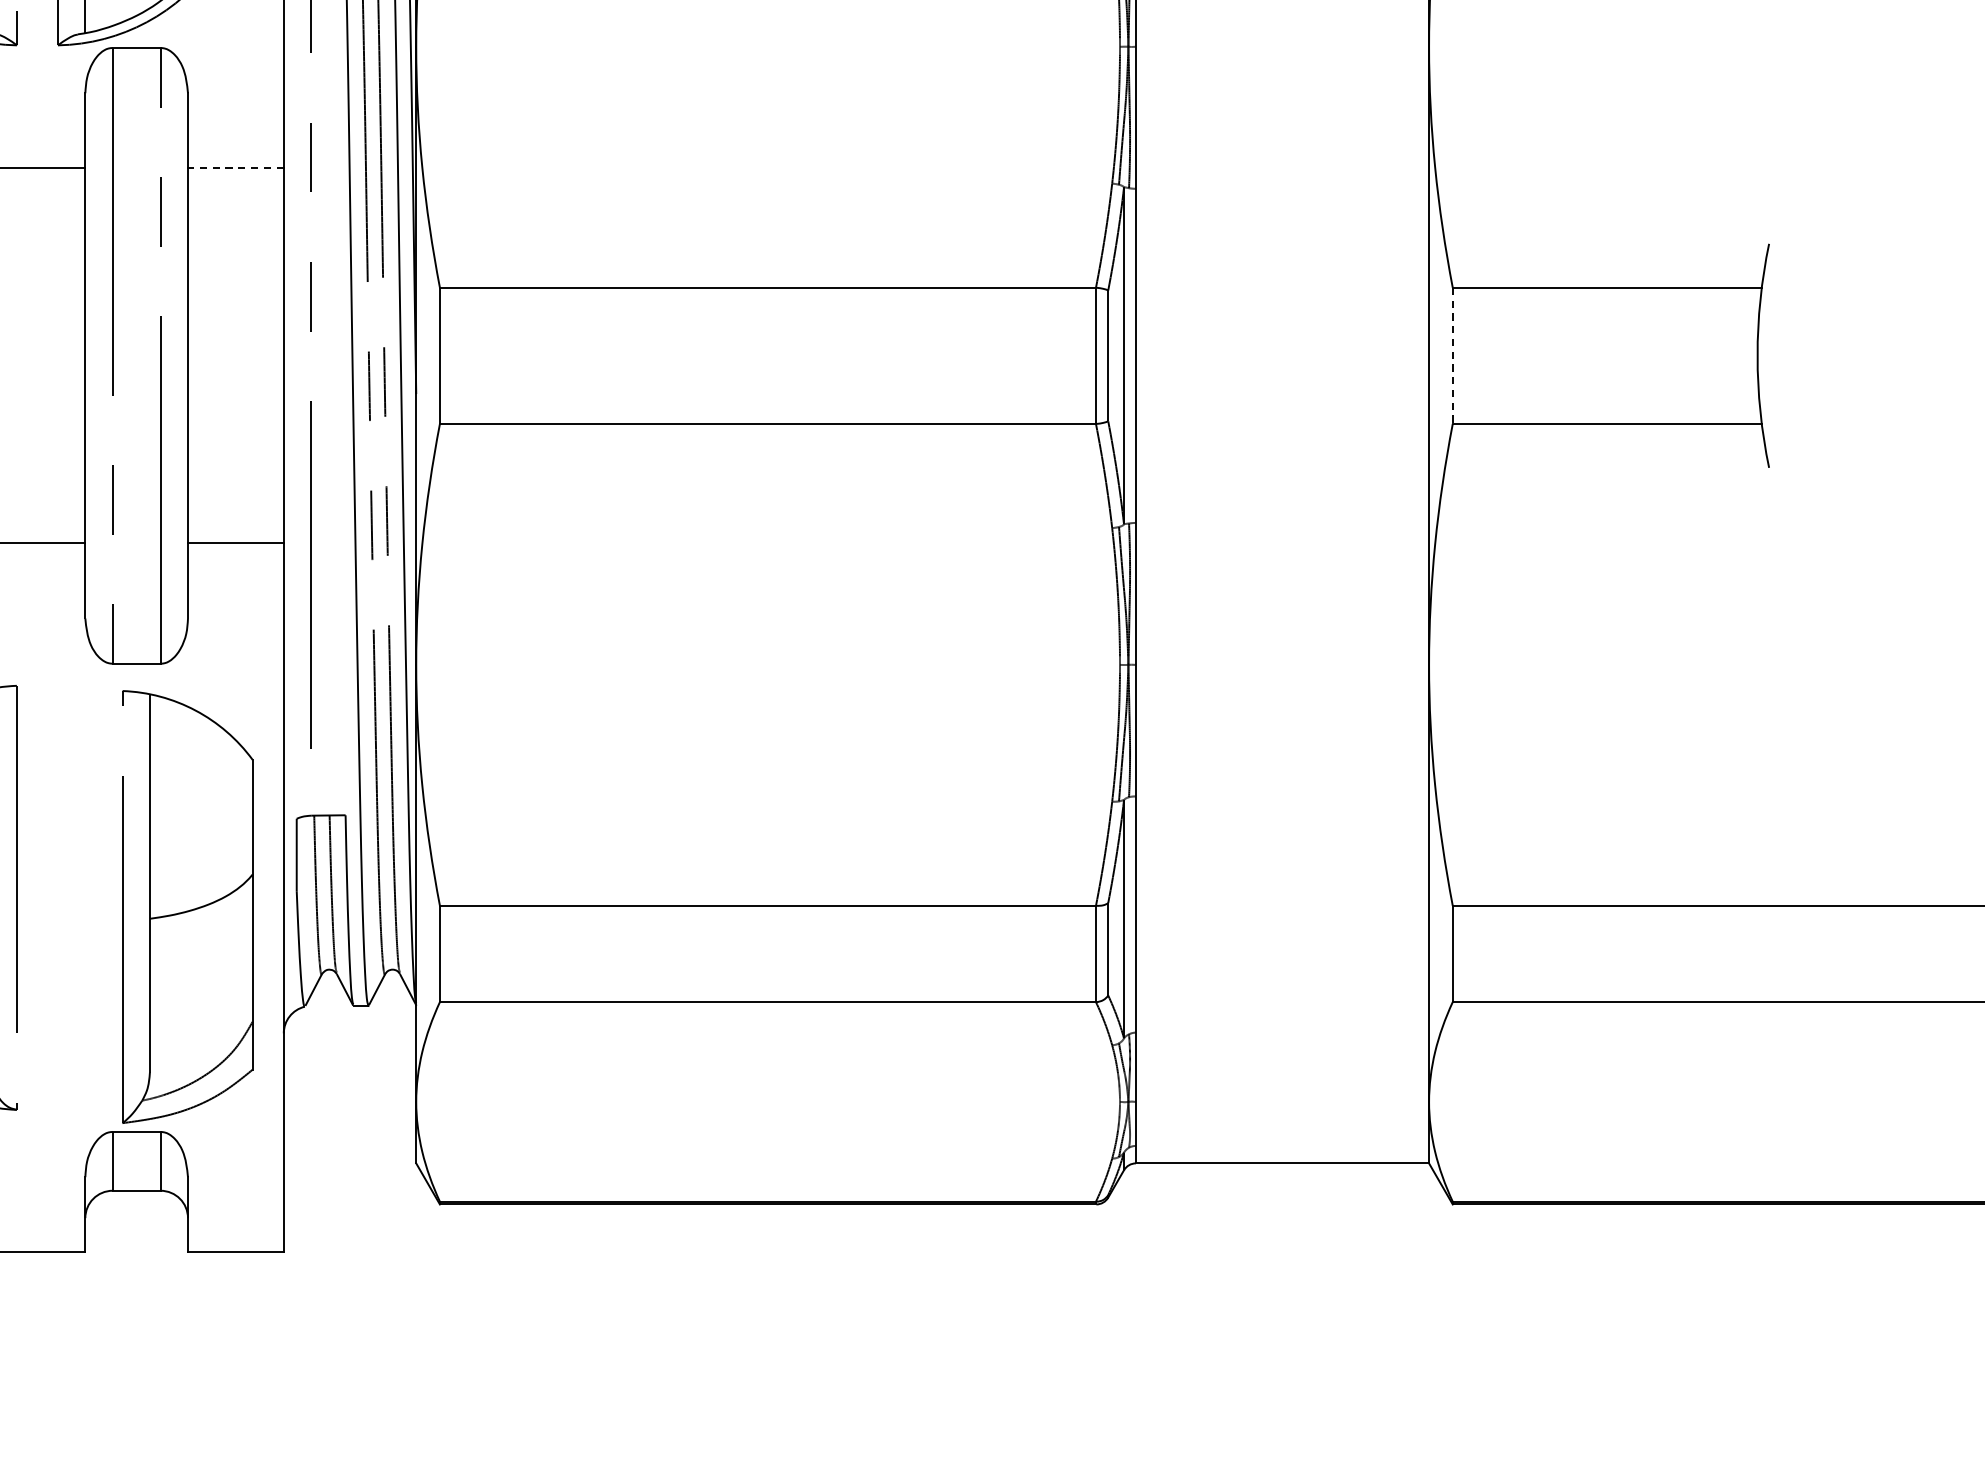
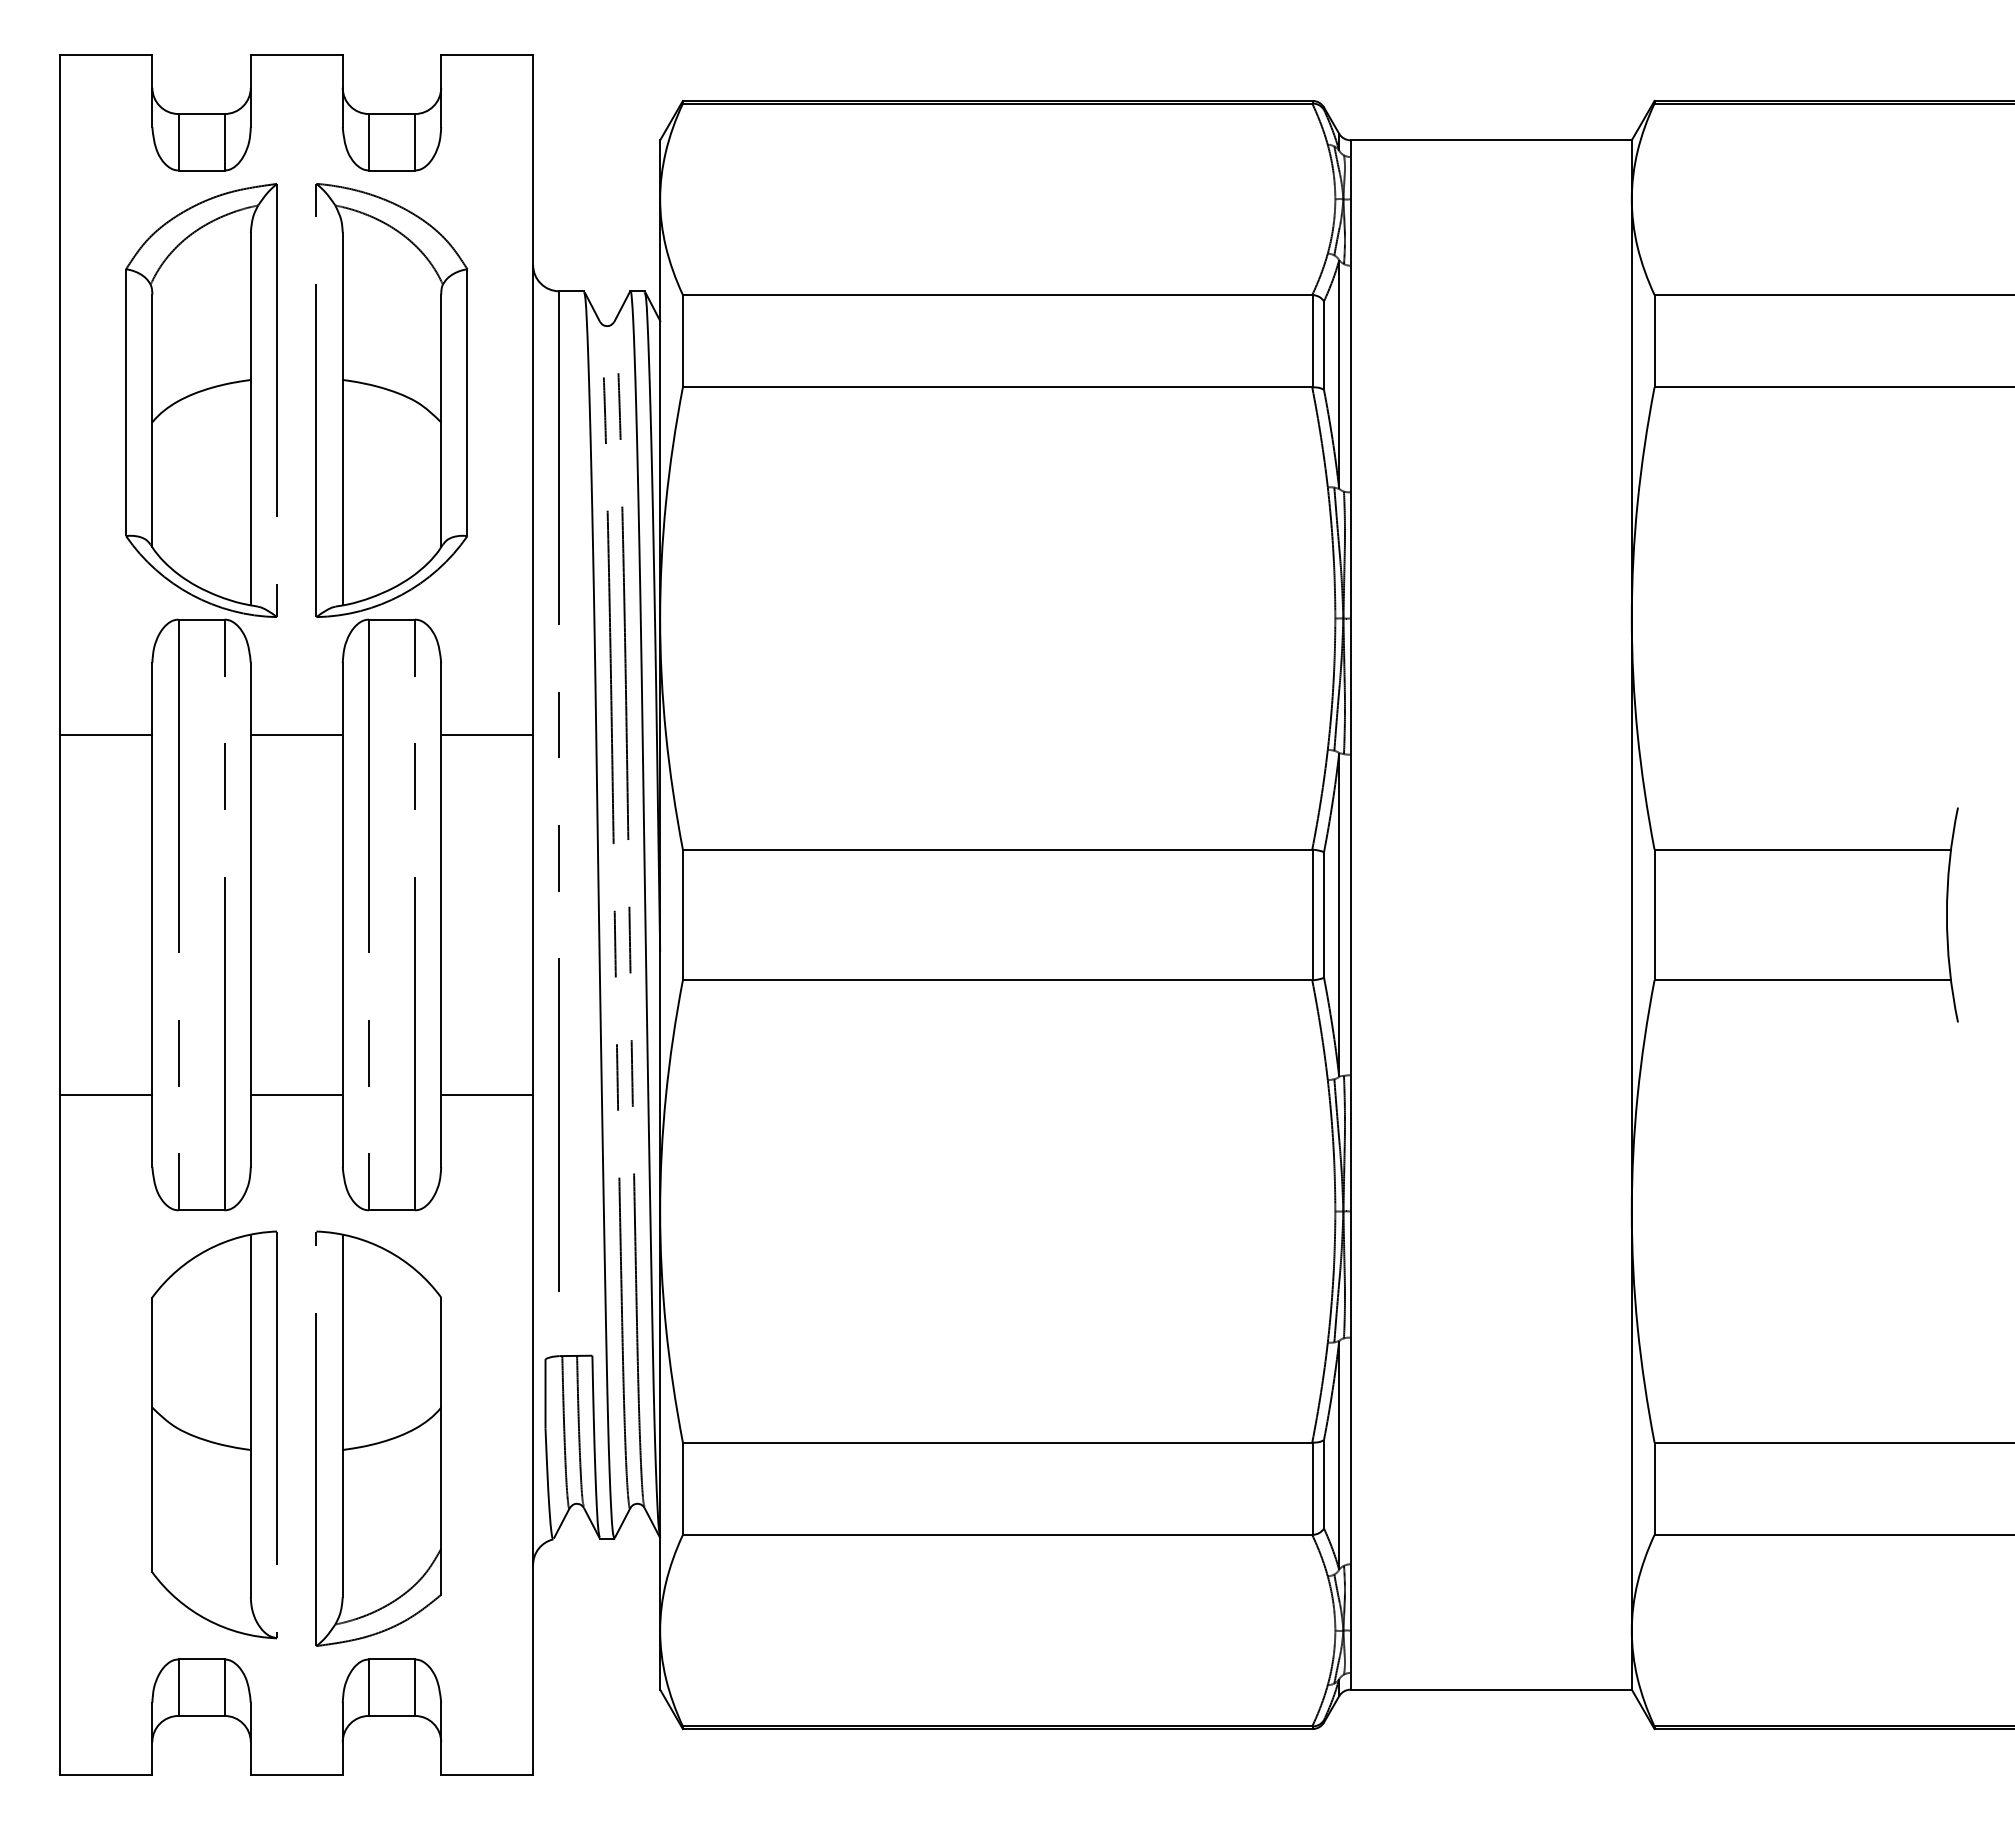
line: (236, 168) -> (487, 735), dashed -> solid
line: (1452, 356) -> (1654, 915), dashed -> solid
part: (187, 906) -> (378, 1438), moved

